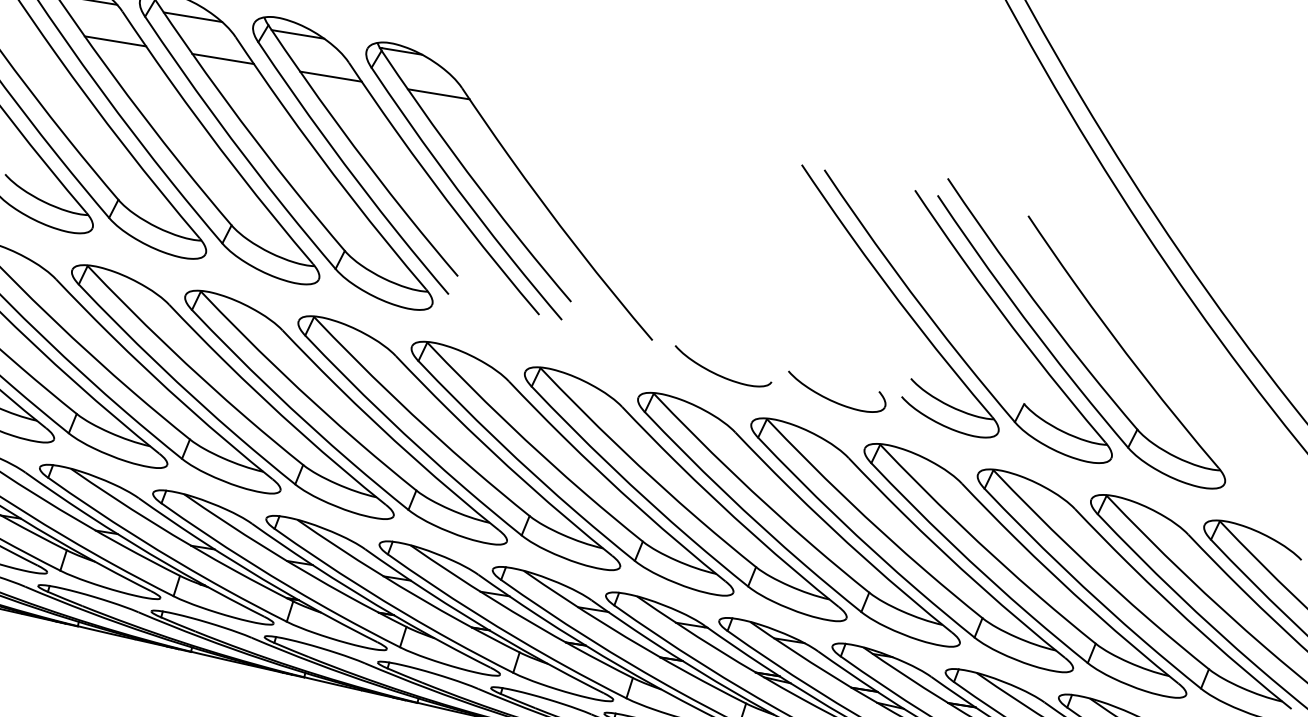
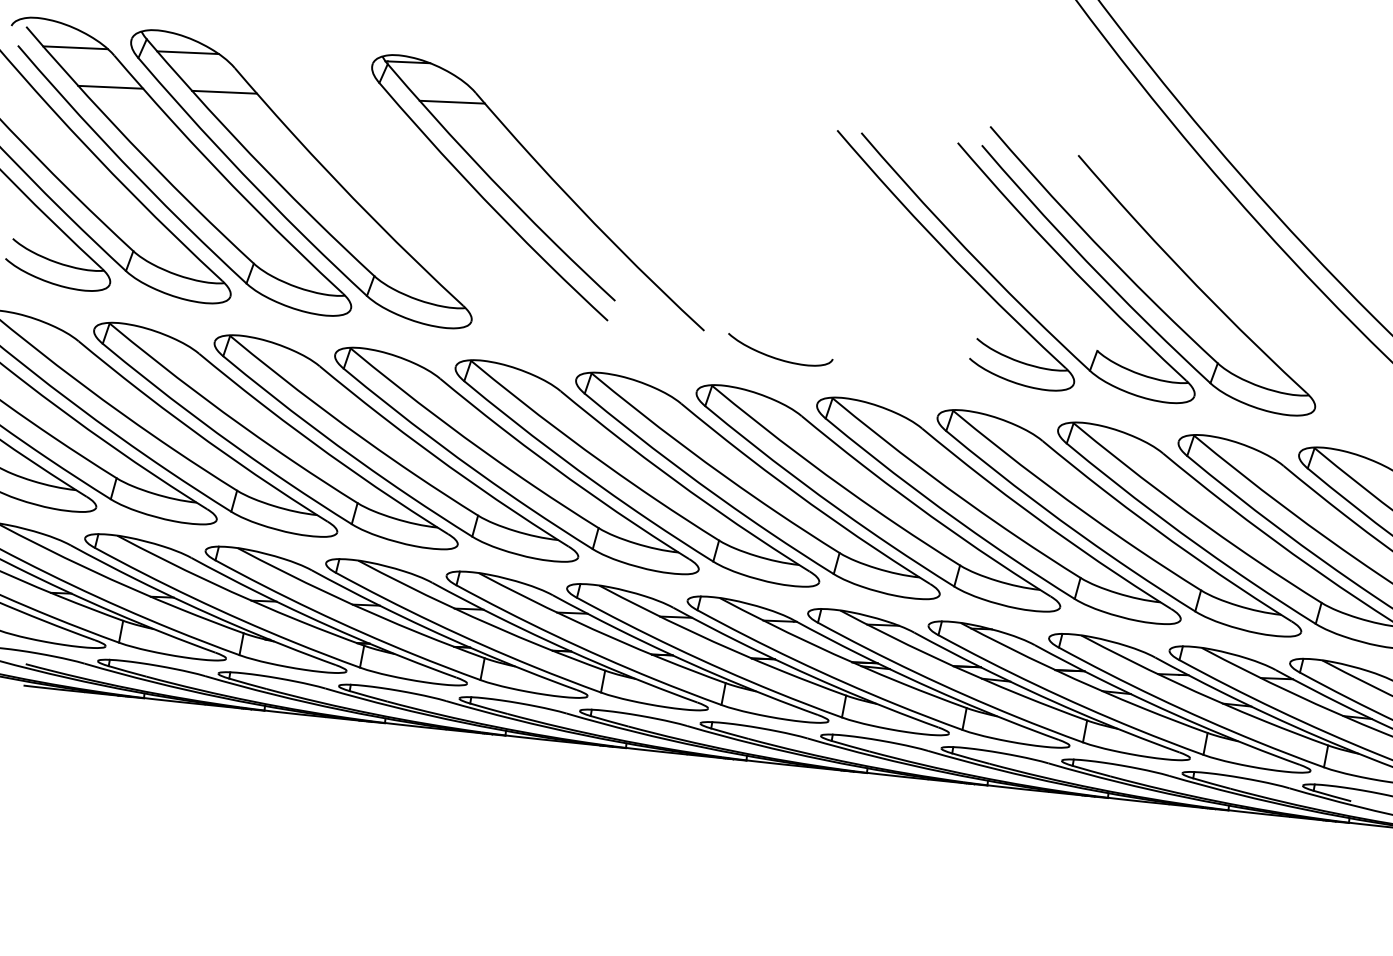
part: (410, 153) -> (430, 166), removed
part: (832, 400) -> (898, 370), removed

